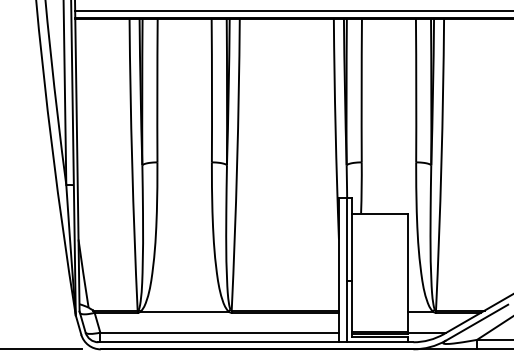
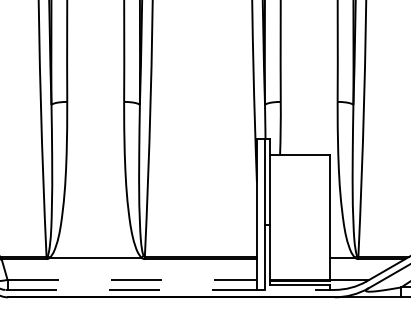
line: (220, 332) -> (133, 279), solid -> dashed
line: (256, 342) -> (170, 290), solid -> dashed

